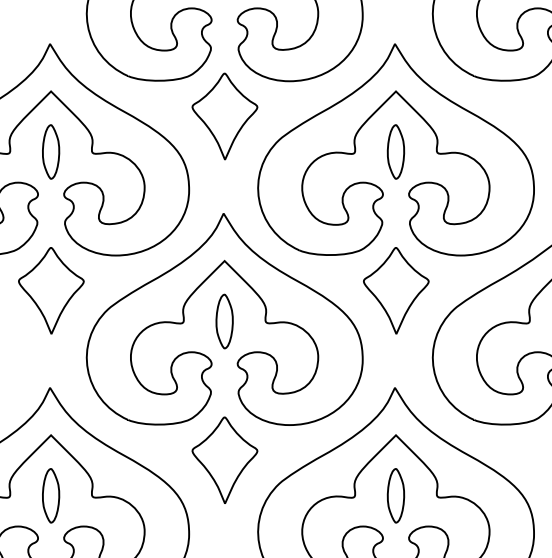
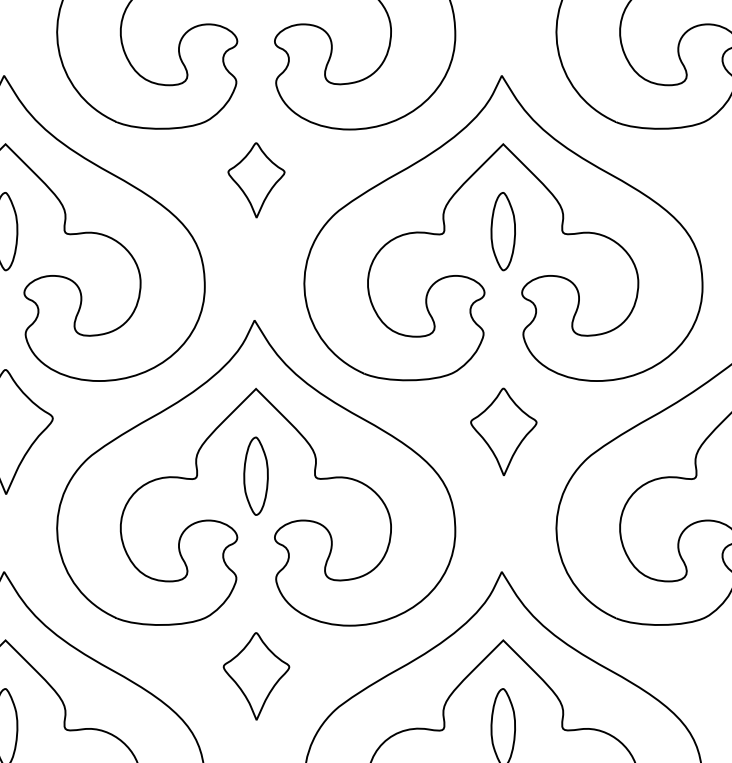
part: (224, 116) -> (255, 180), size x0.6
part: (396, 290) -> (504, 431), size x0.7
part: (224, 459) -> (255, 675), size x0.7

